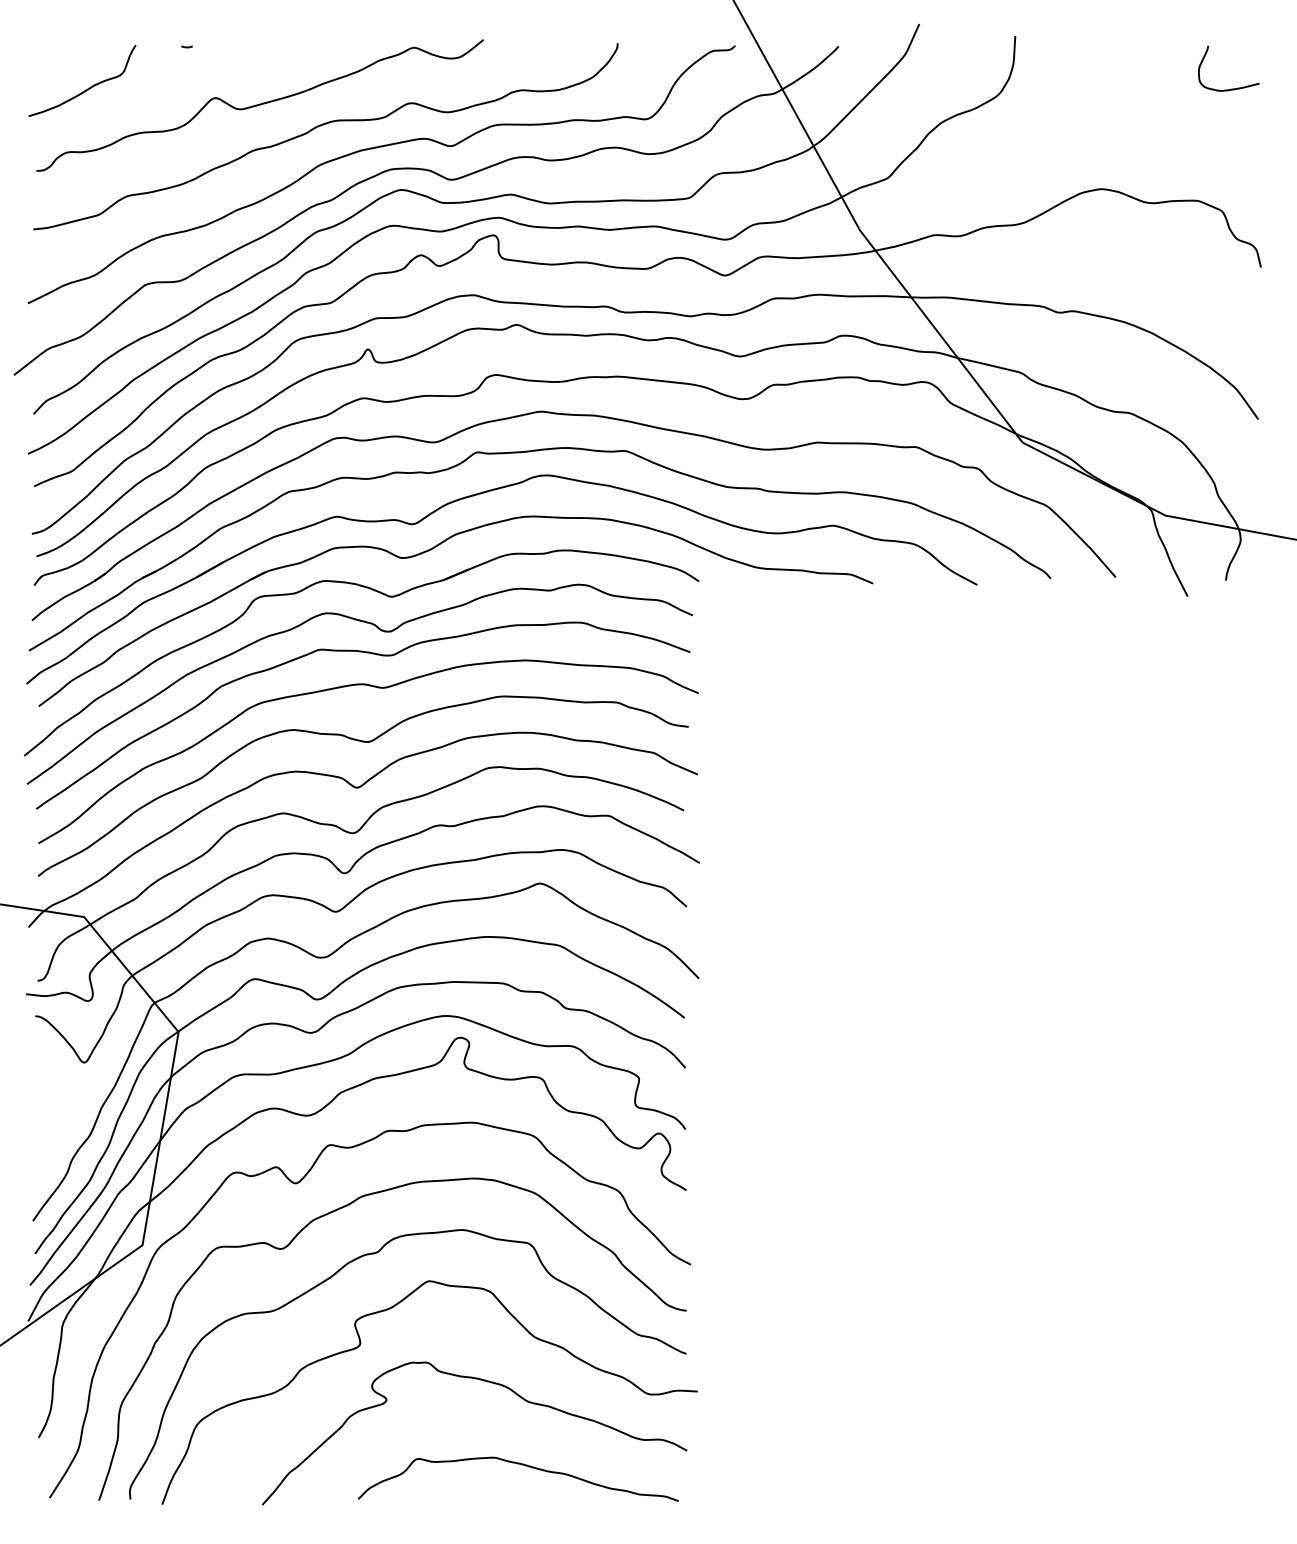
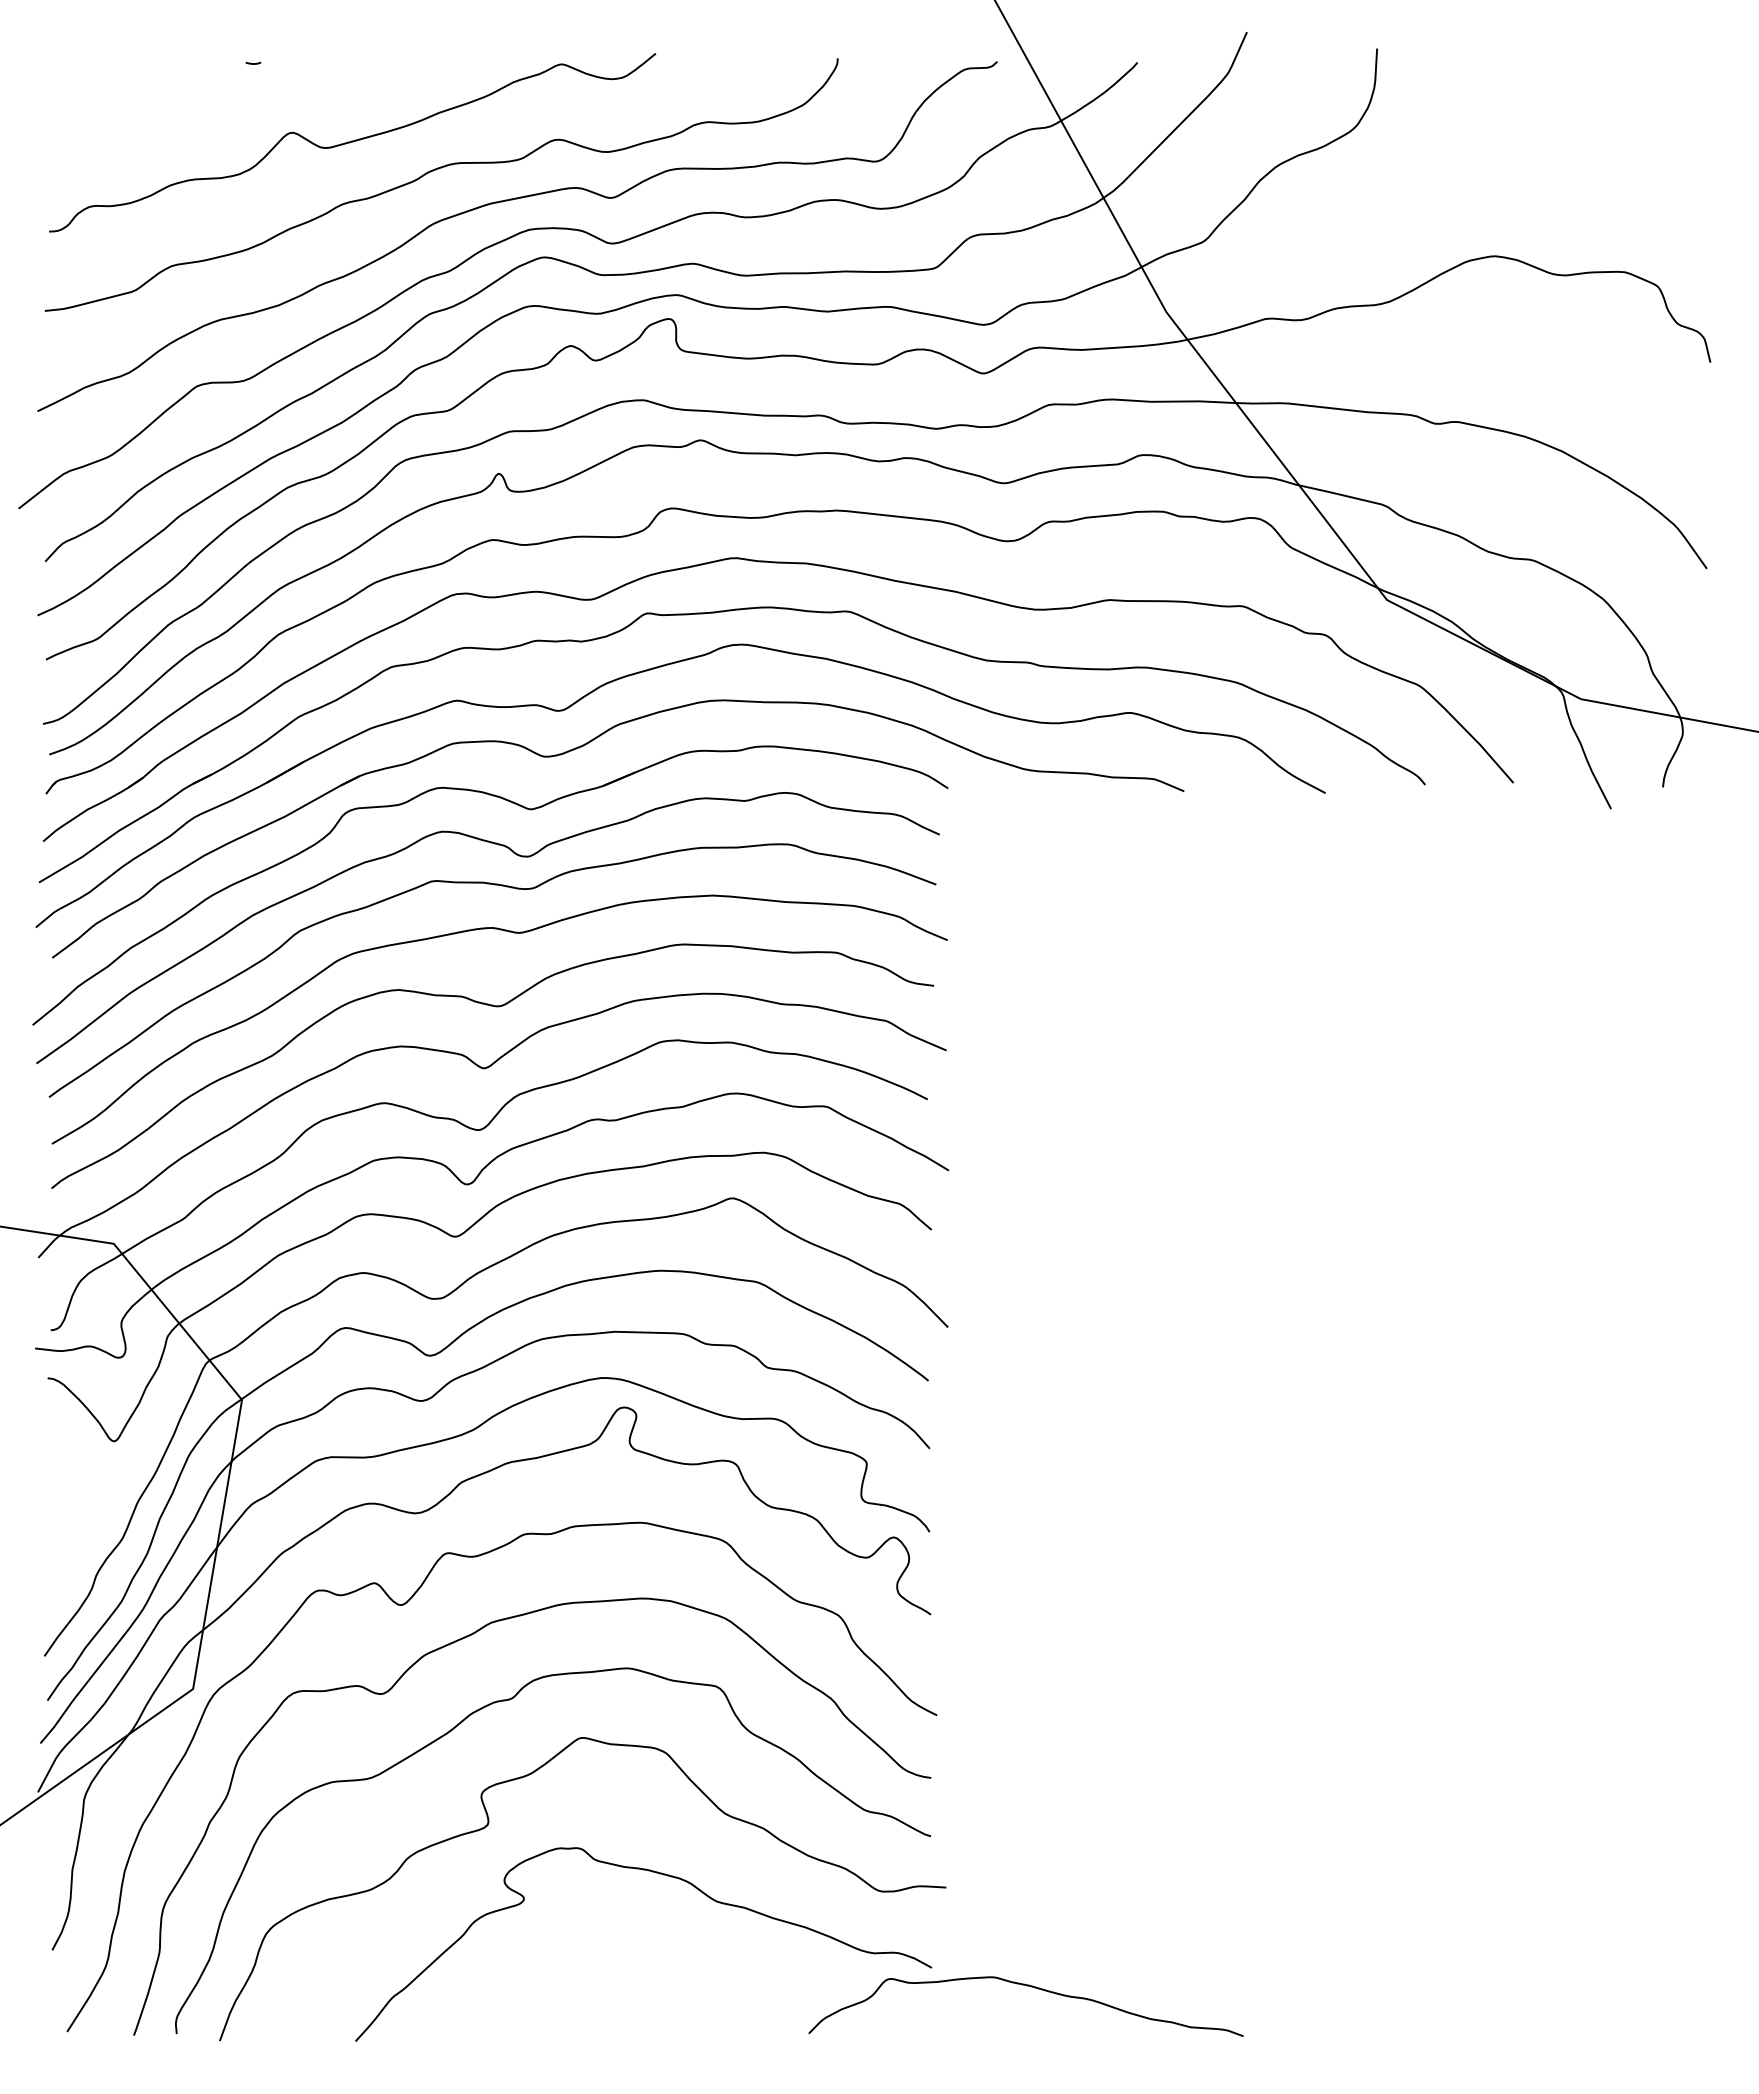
curve: (86, 89) -> (117, 120), removed
curve: (1230, 89) -> (1668, 120), removed
curve: (522, 1465) -> (1031, 1987), moved

